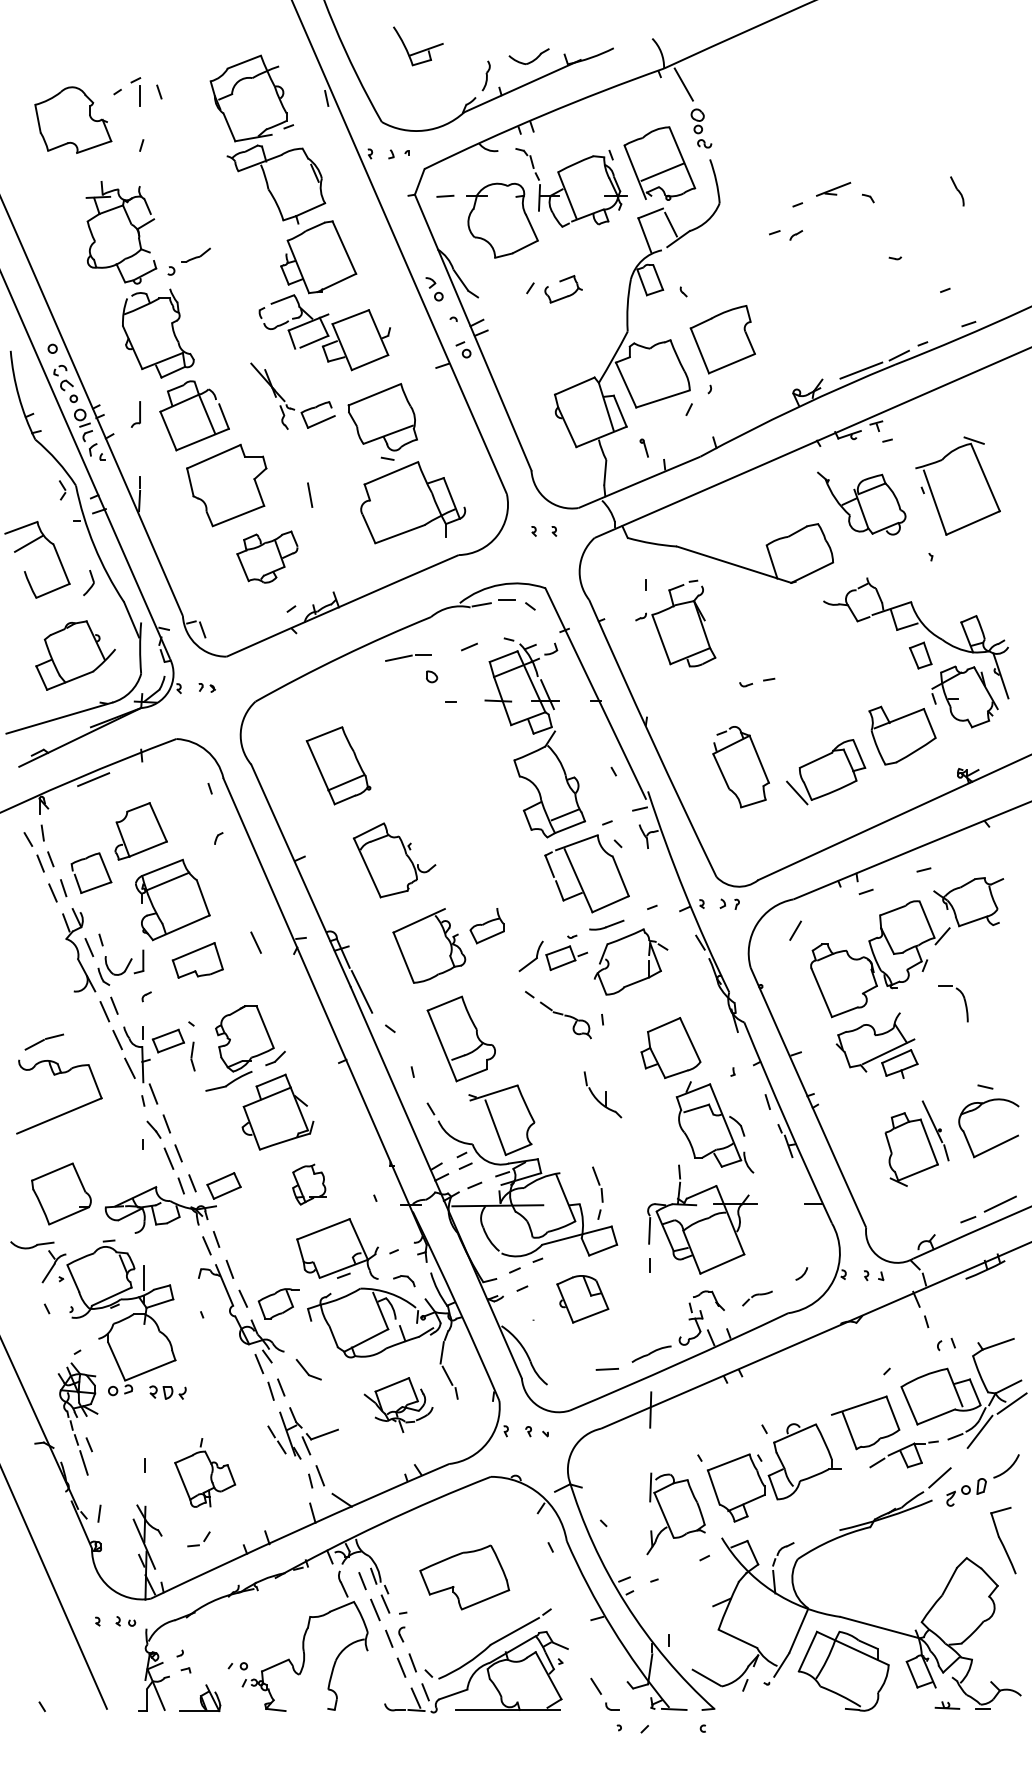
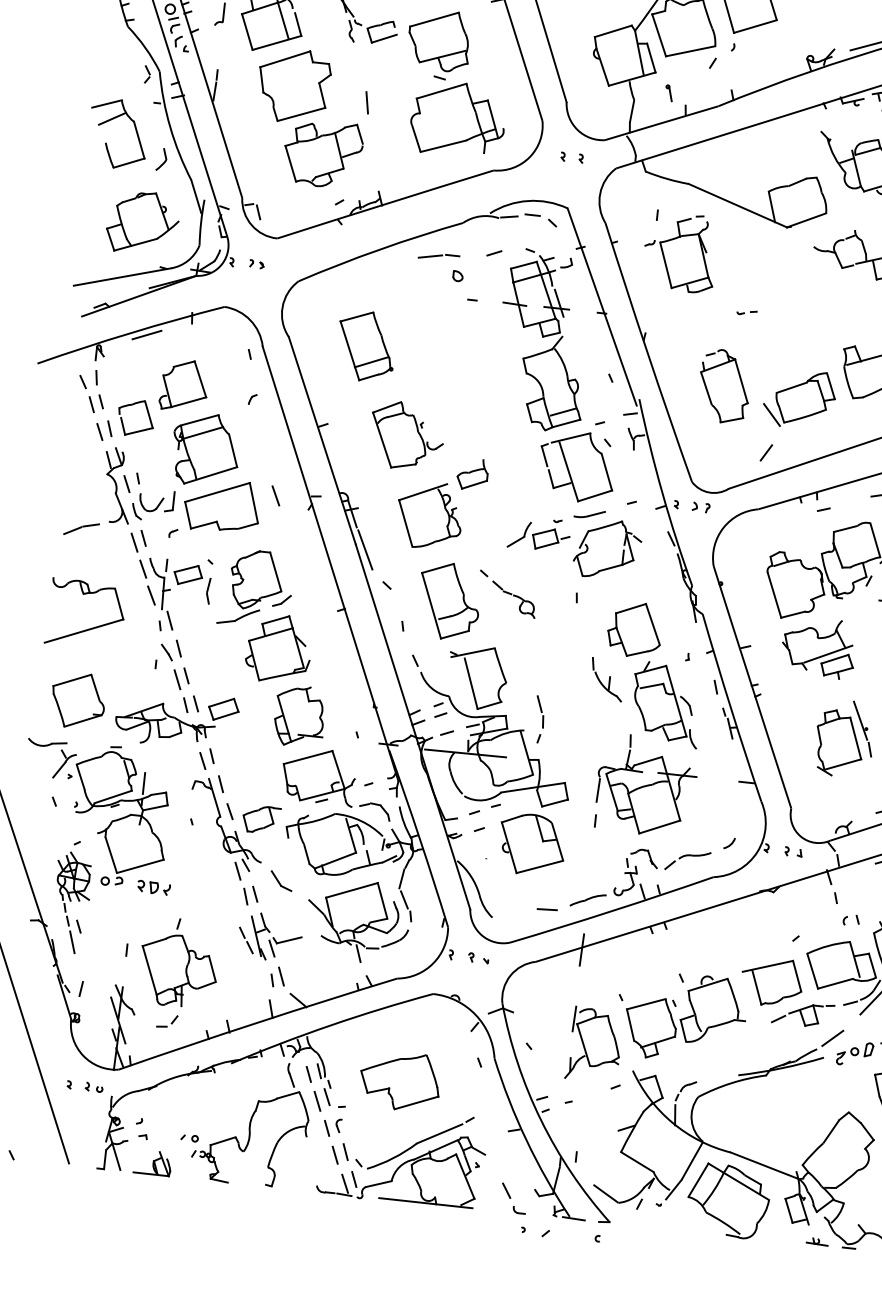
part: (267, 556) -> (323, 153), size x1.43
part: (756, 682) -> (746, 312), size x0.62
part: (486, 926) -> (472, 474), moved
line: (795, 930) -> (766, 452), moved
part: (197, 960) -> (221, 506), size x1.67
part: (558, 1015) -> (507, 594), moved
part: (43, 1041) -> (80, 528), moved
part: (602, 1094) -> (606, 679), moved
part: (309, 1184) -> (300, 716), size x1.67
part: (597, 1192) -> (539, 718), moved
part: (404, 1280) -> (375, 810), size x1.67
part: (757, 1298) -> (687, 861), size x1.67
part: (582, 1299) -> (531, 845), size x1.43
part: (398, 1404) -> (357, 920), size x1.67
part: (204, 1472) -> (178, 962), size x1.43

